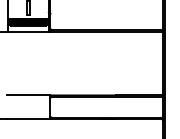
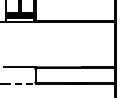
line: (29, 119) -> (20, 84), solid -> dashed

